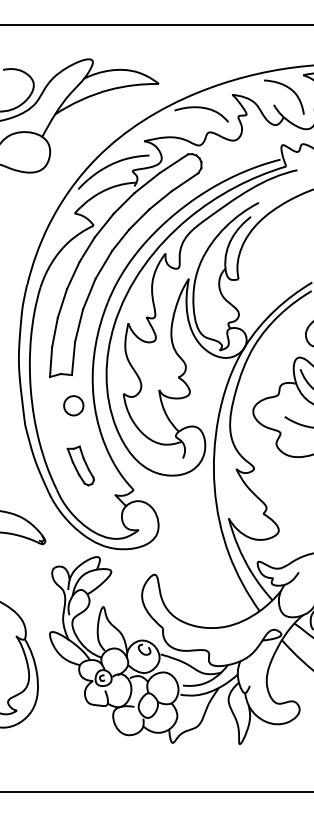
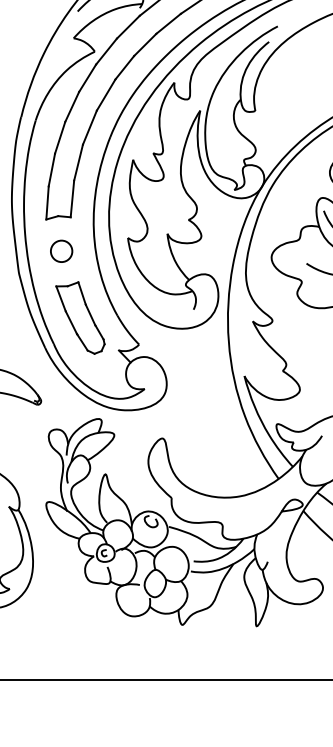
circle: (73, 405) -> (61, 251), moved
part: (80, 465) -> (80, 317), size x1.67

